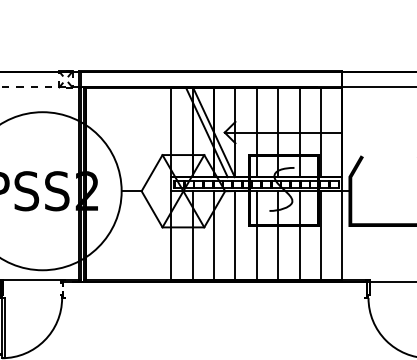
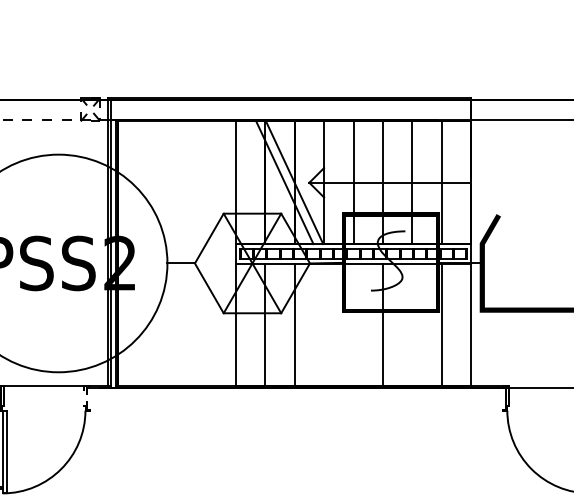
line: (235, 235) -> (324, 324), removed
line: (256, 235) -> (353, 324), removed
line: (299, 235) -> (412, 324), removed

